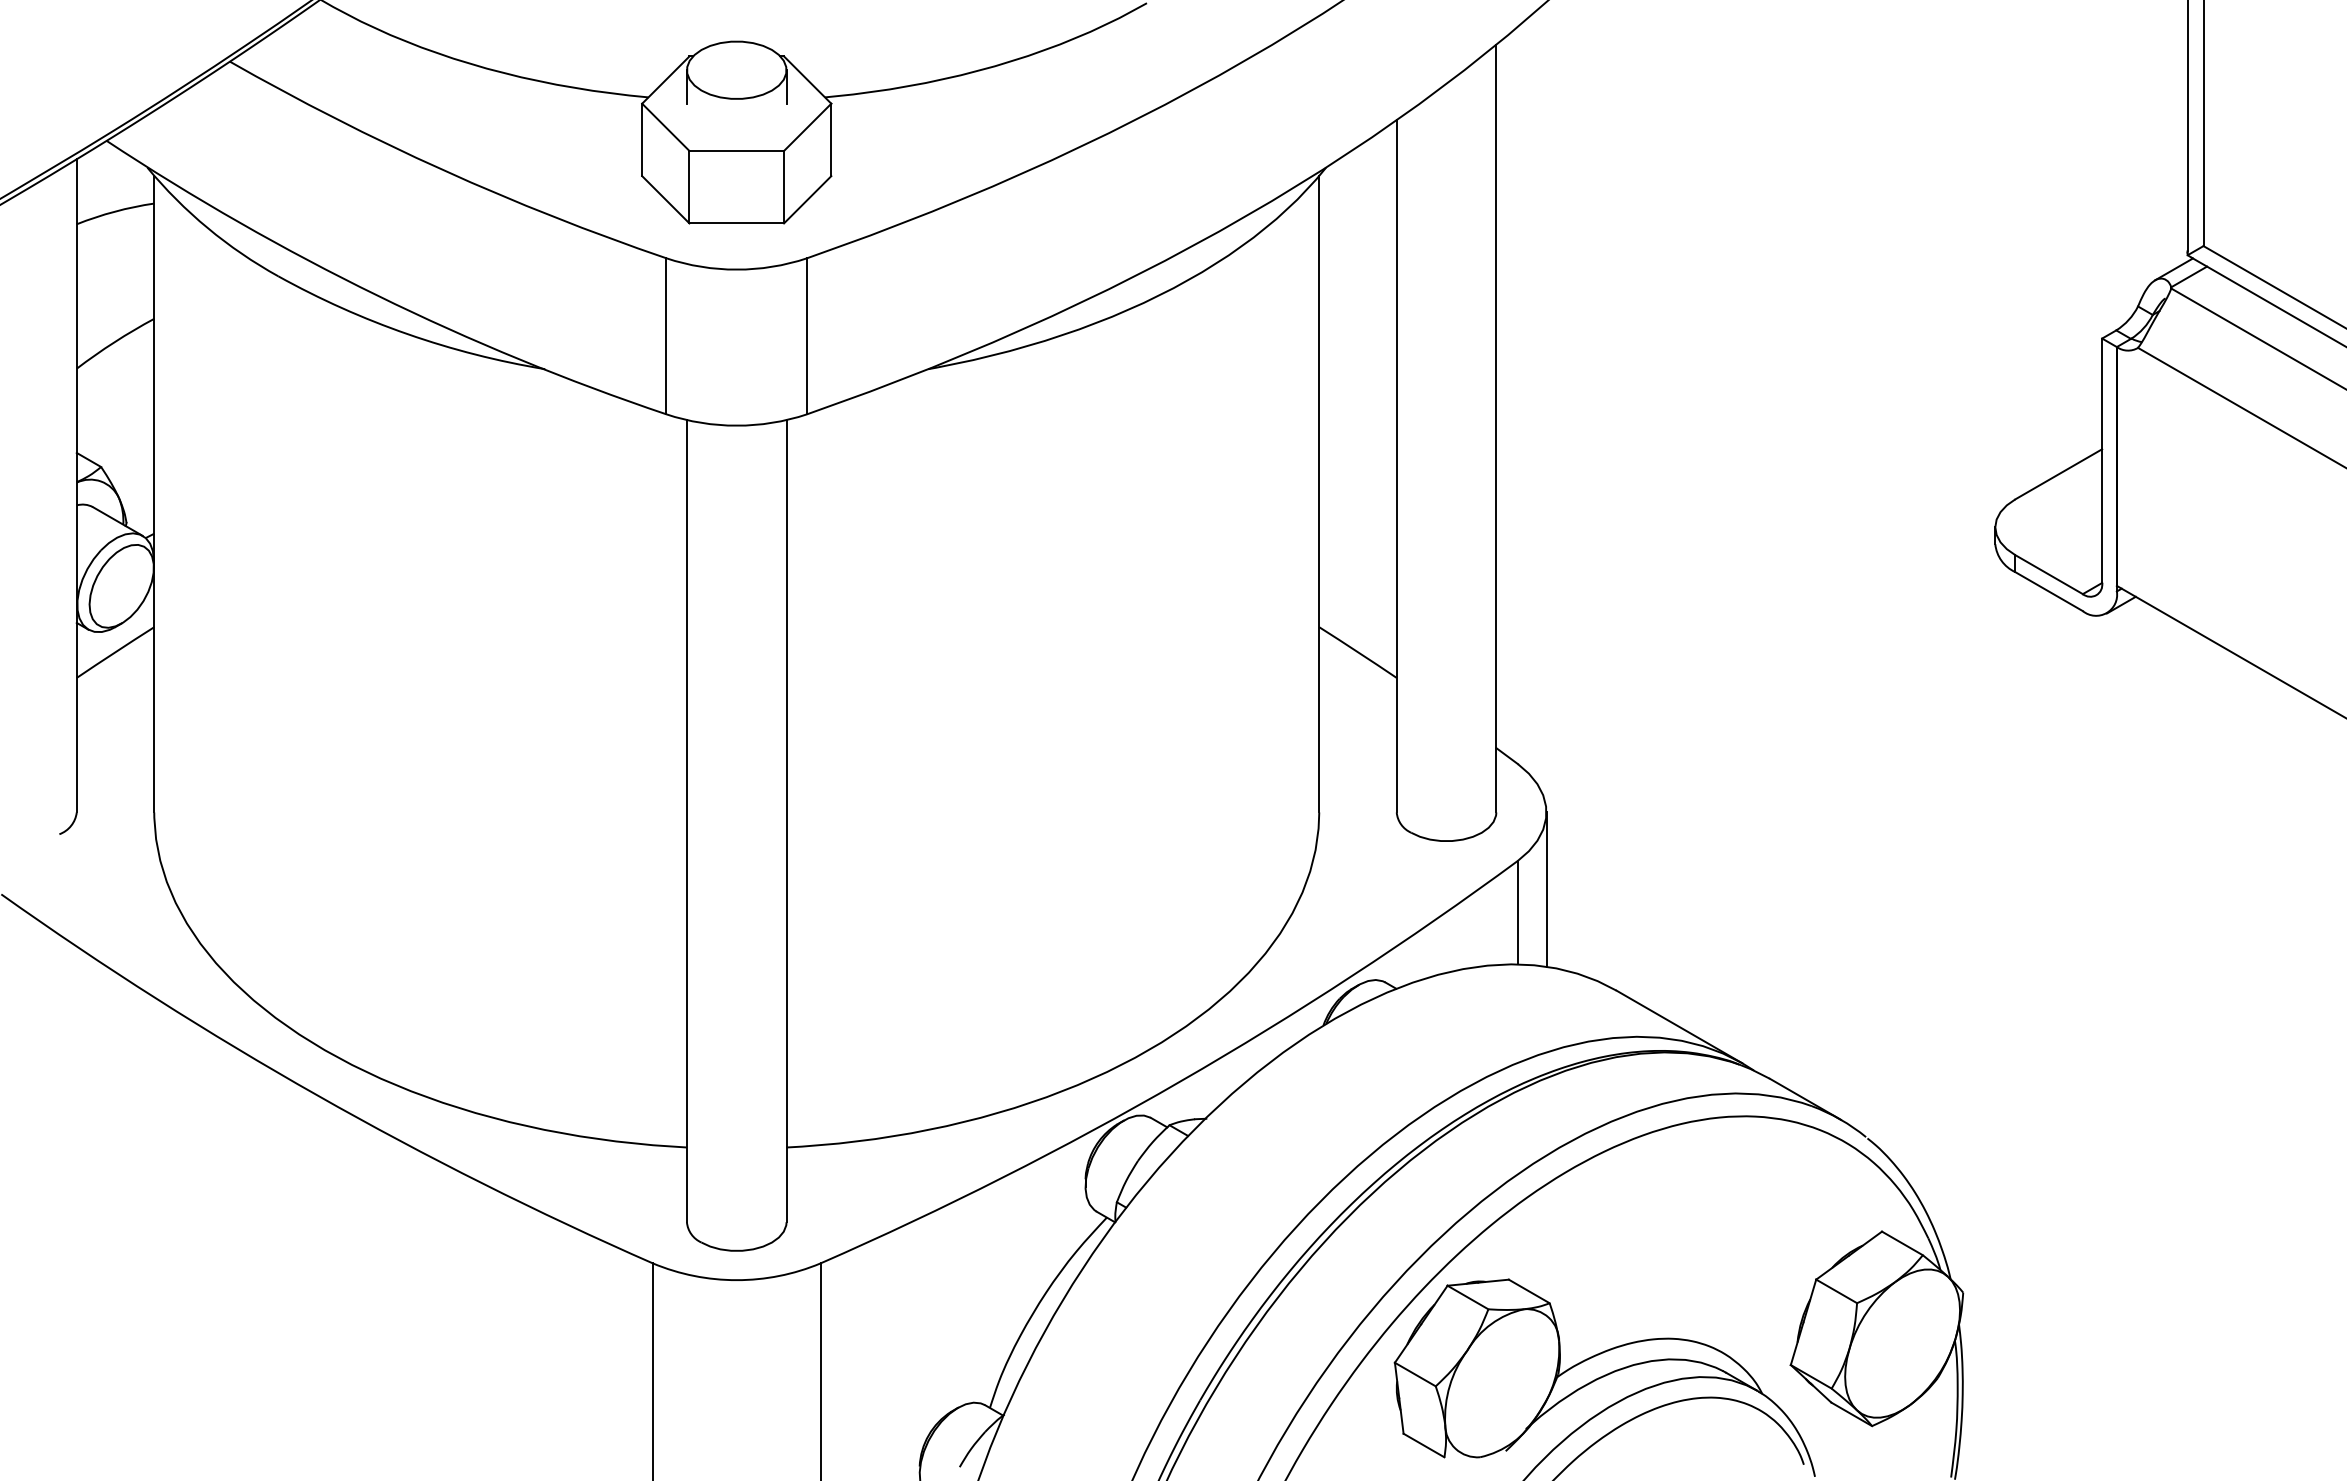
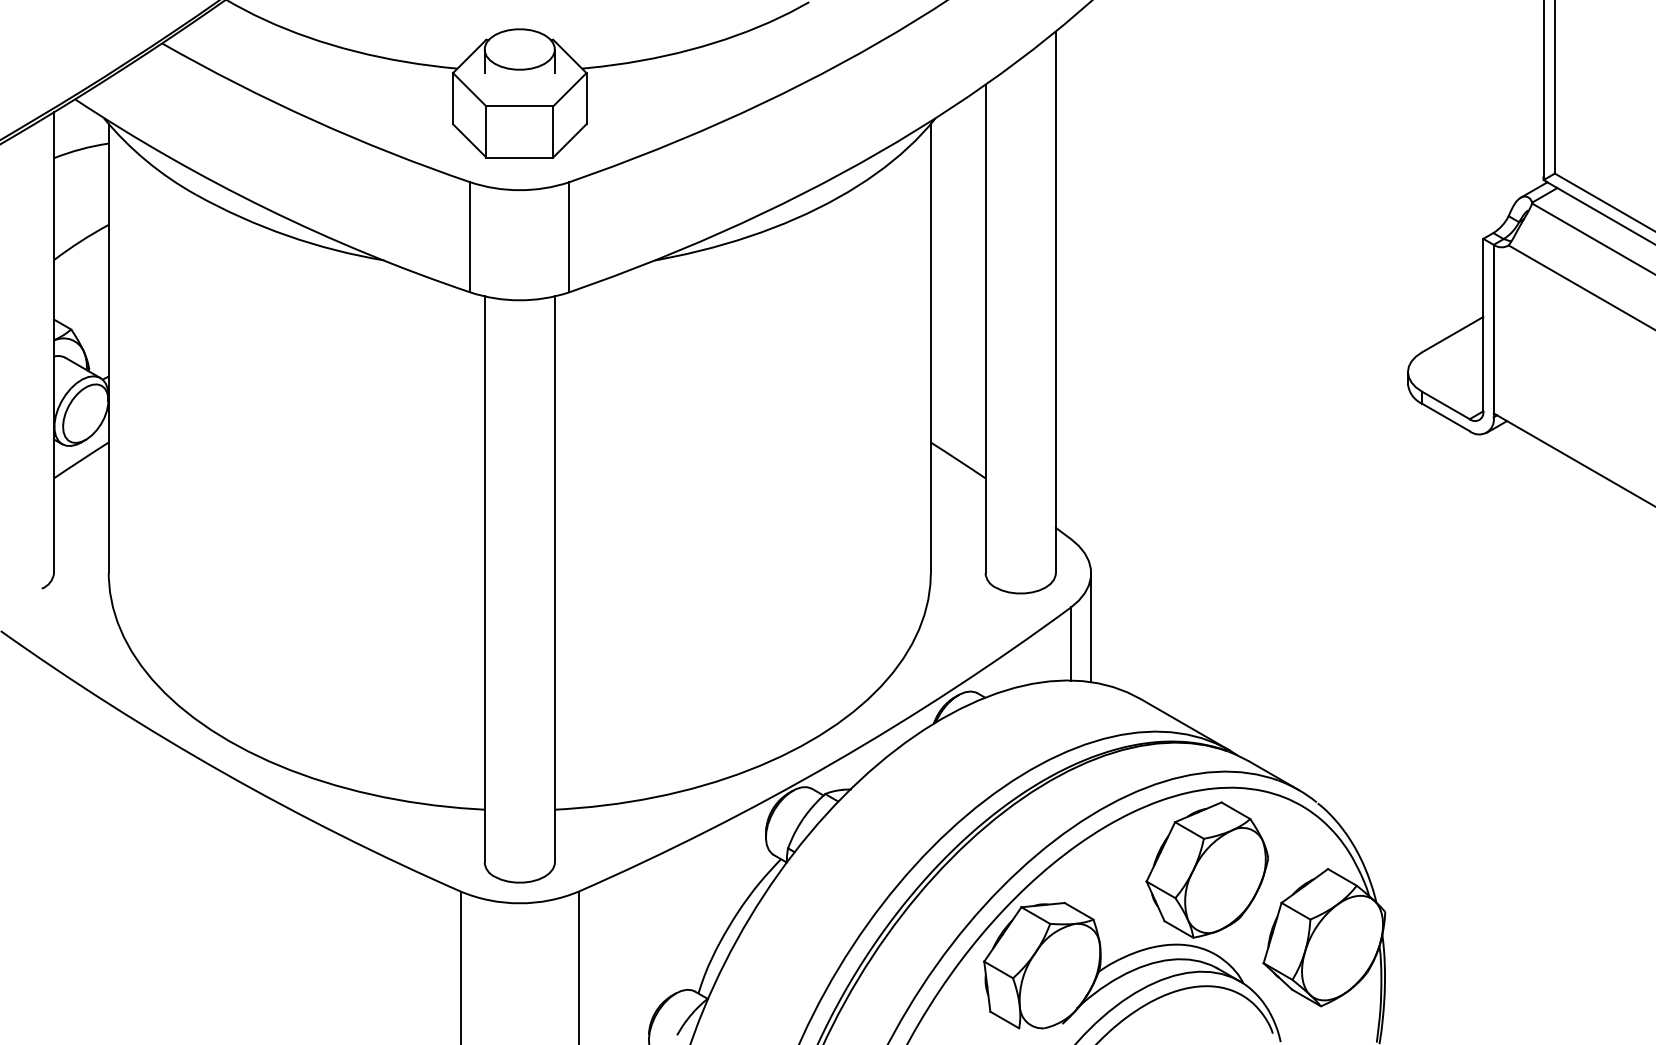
part: (1710, 1232) -> (1206, 869), added

